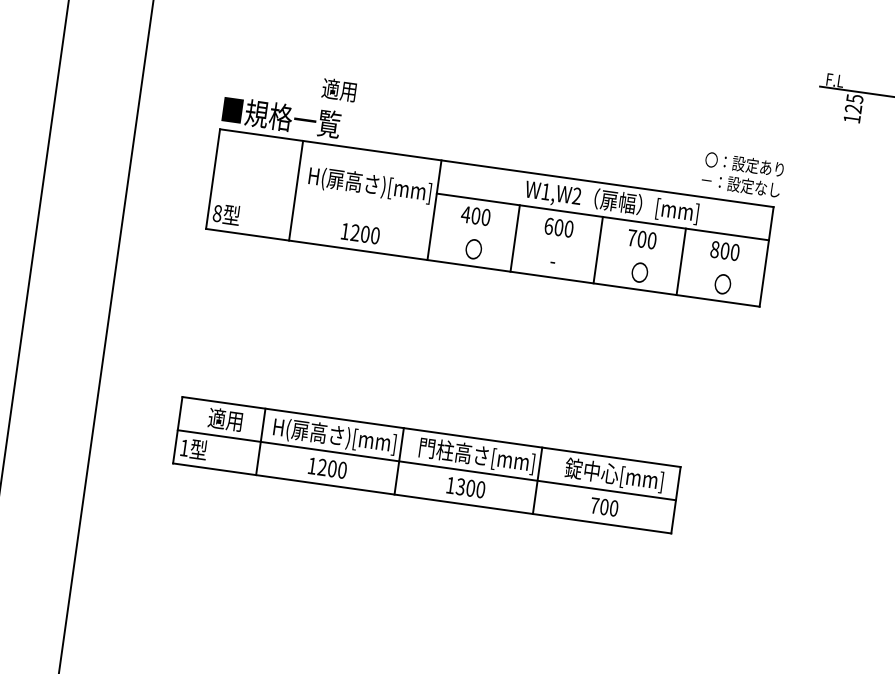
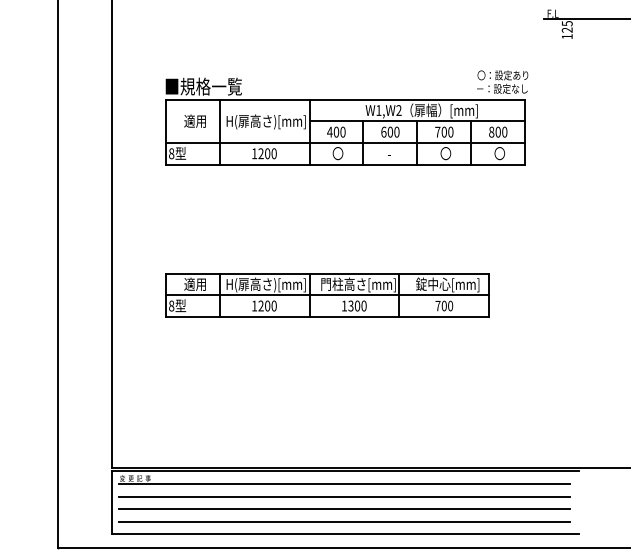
text: (338, 88) -> (194, 120), moved
line: (487, 233) -> (345, 142), added
text: (184, 447) -> (171, 305), 1 -> 8

